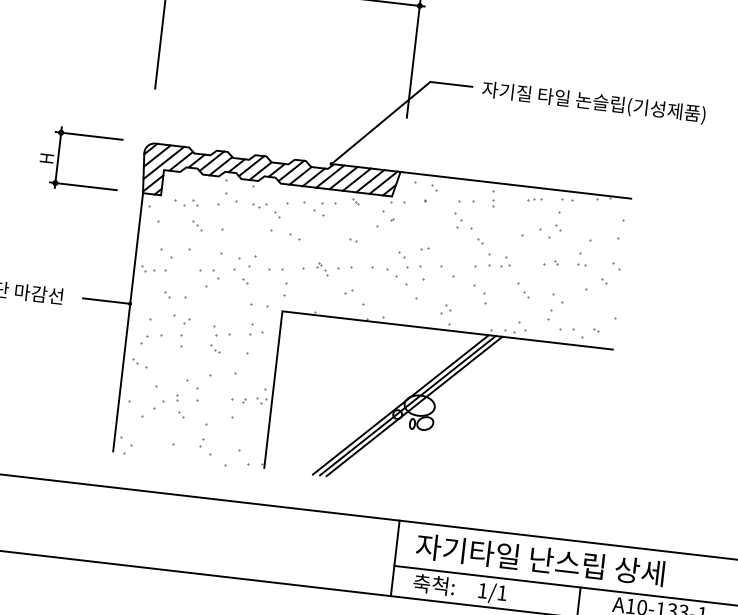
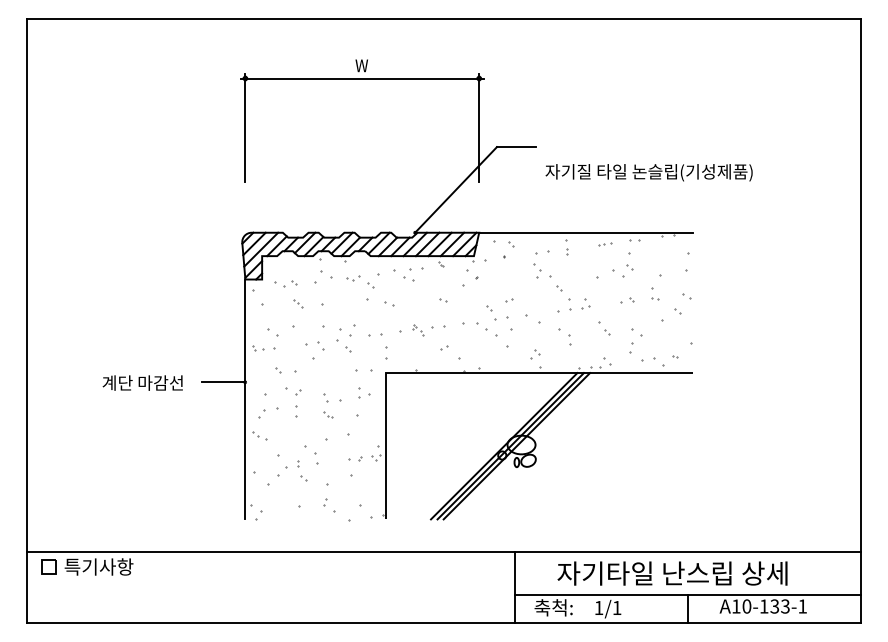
text: (593, 102) -> (648, 172), moved
part: (58, 157) -> (164, 255), removed
text: (540, 559) -> (672, 573), moved

